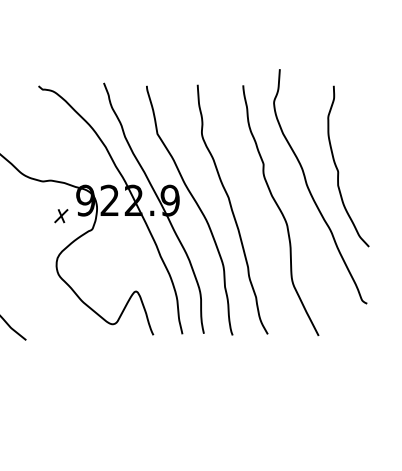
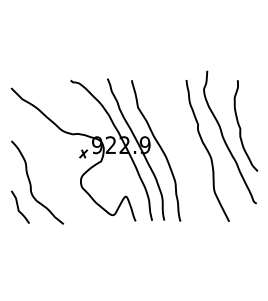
curve: (232, 209) -> (180, 150), removed

